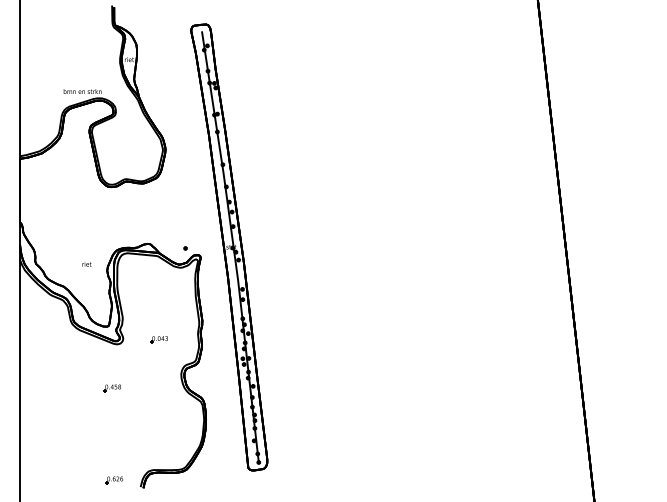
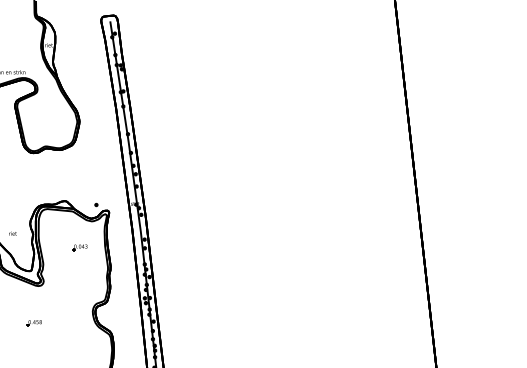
text: (86, 264) -> (12, 233), moved
part: (158, 339) -> (79, 247), moved

